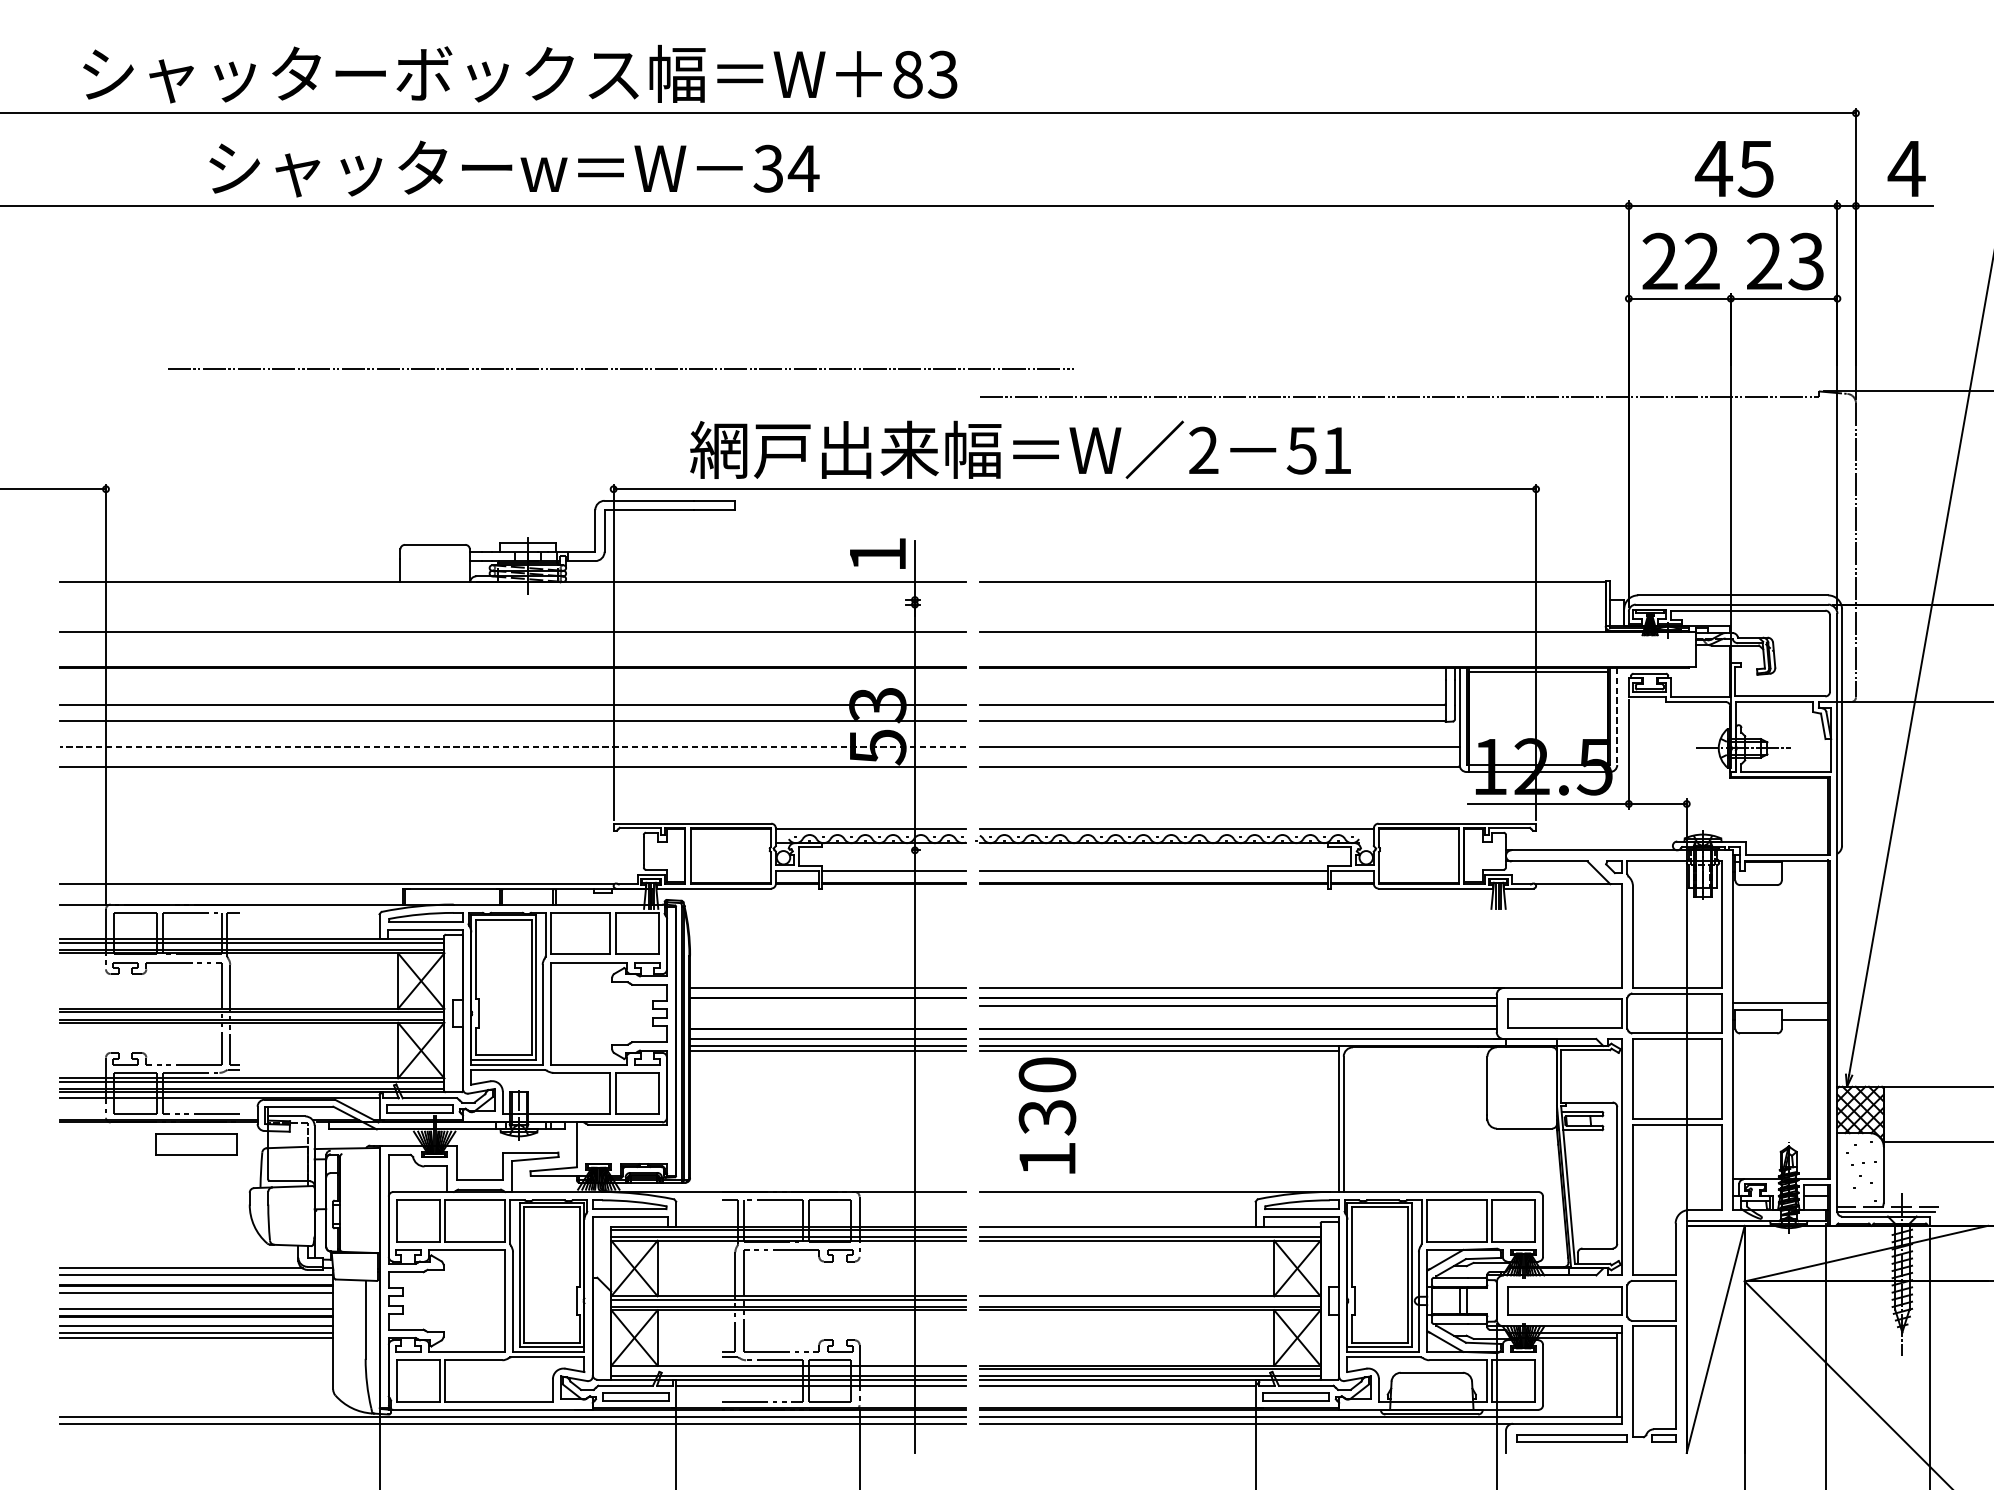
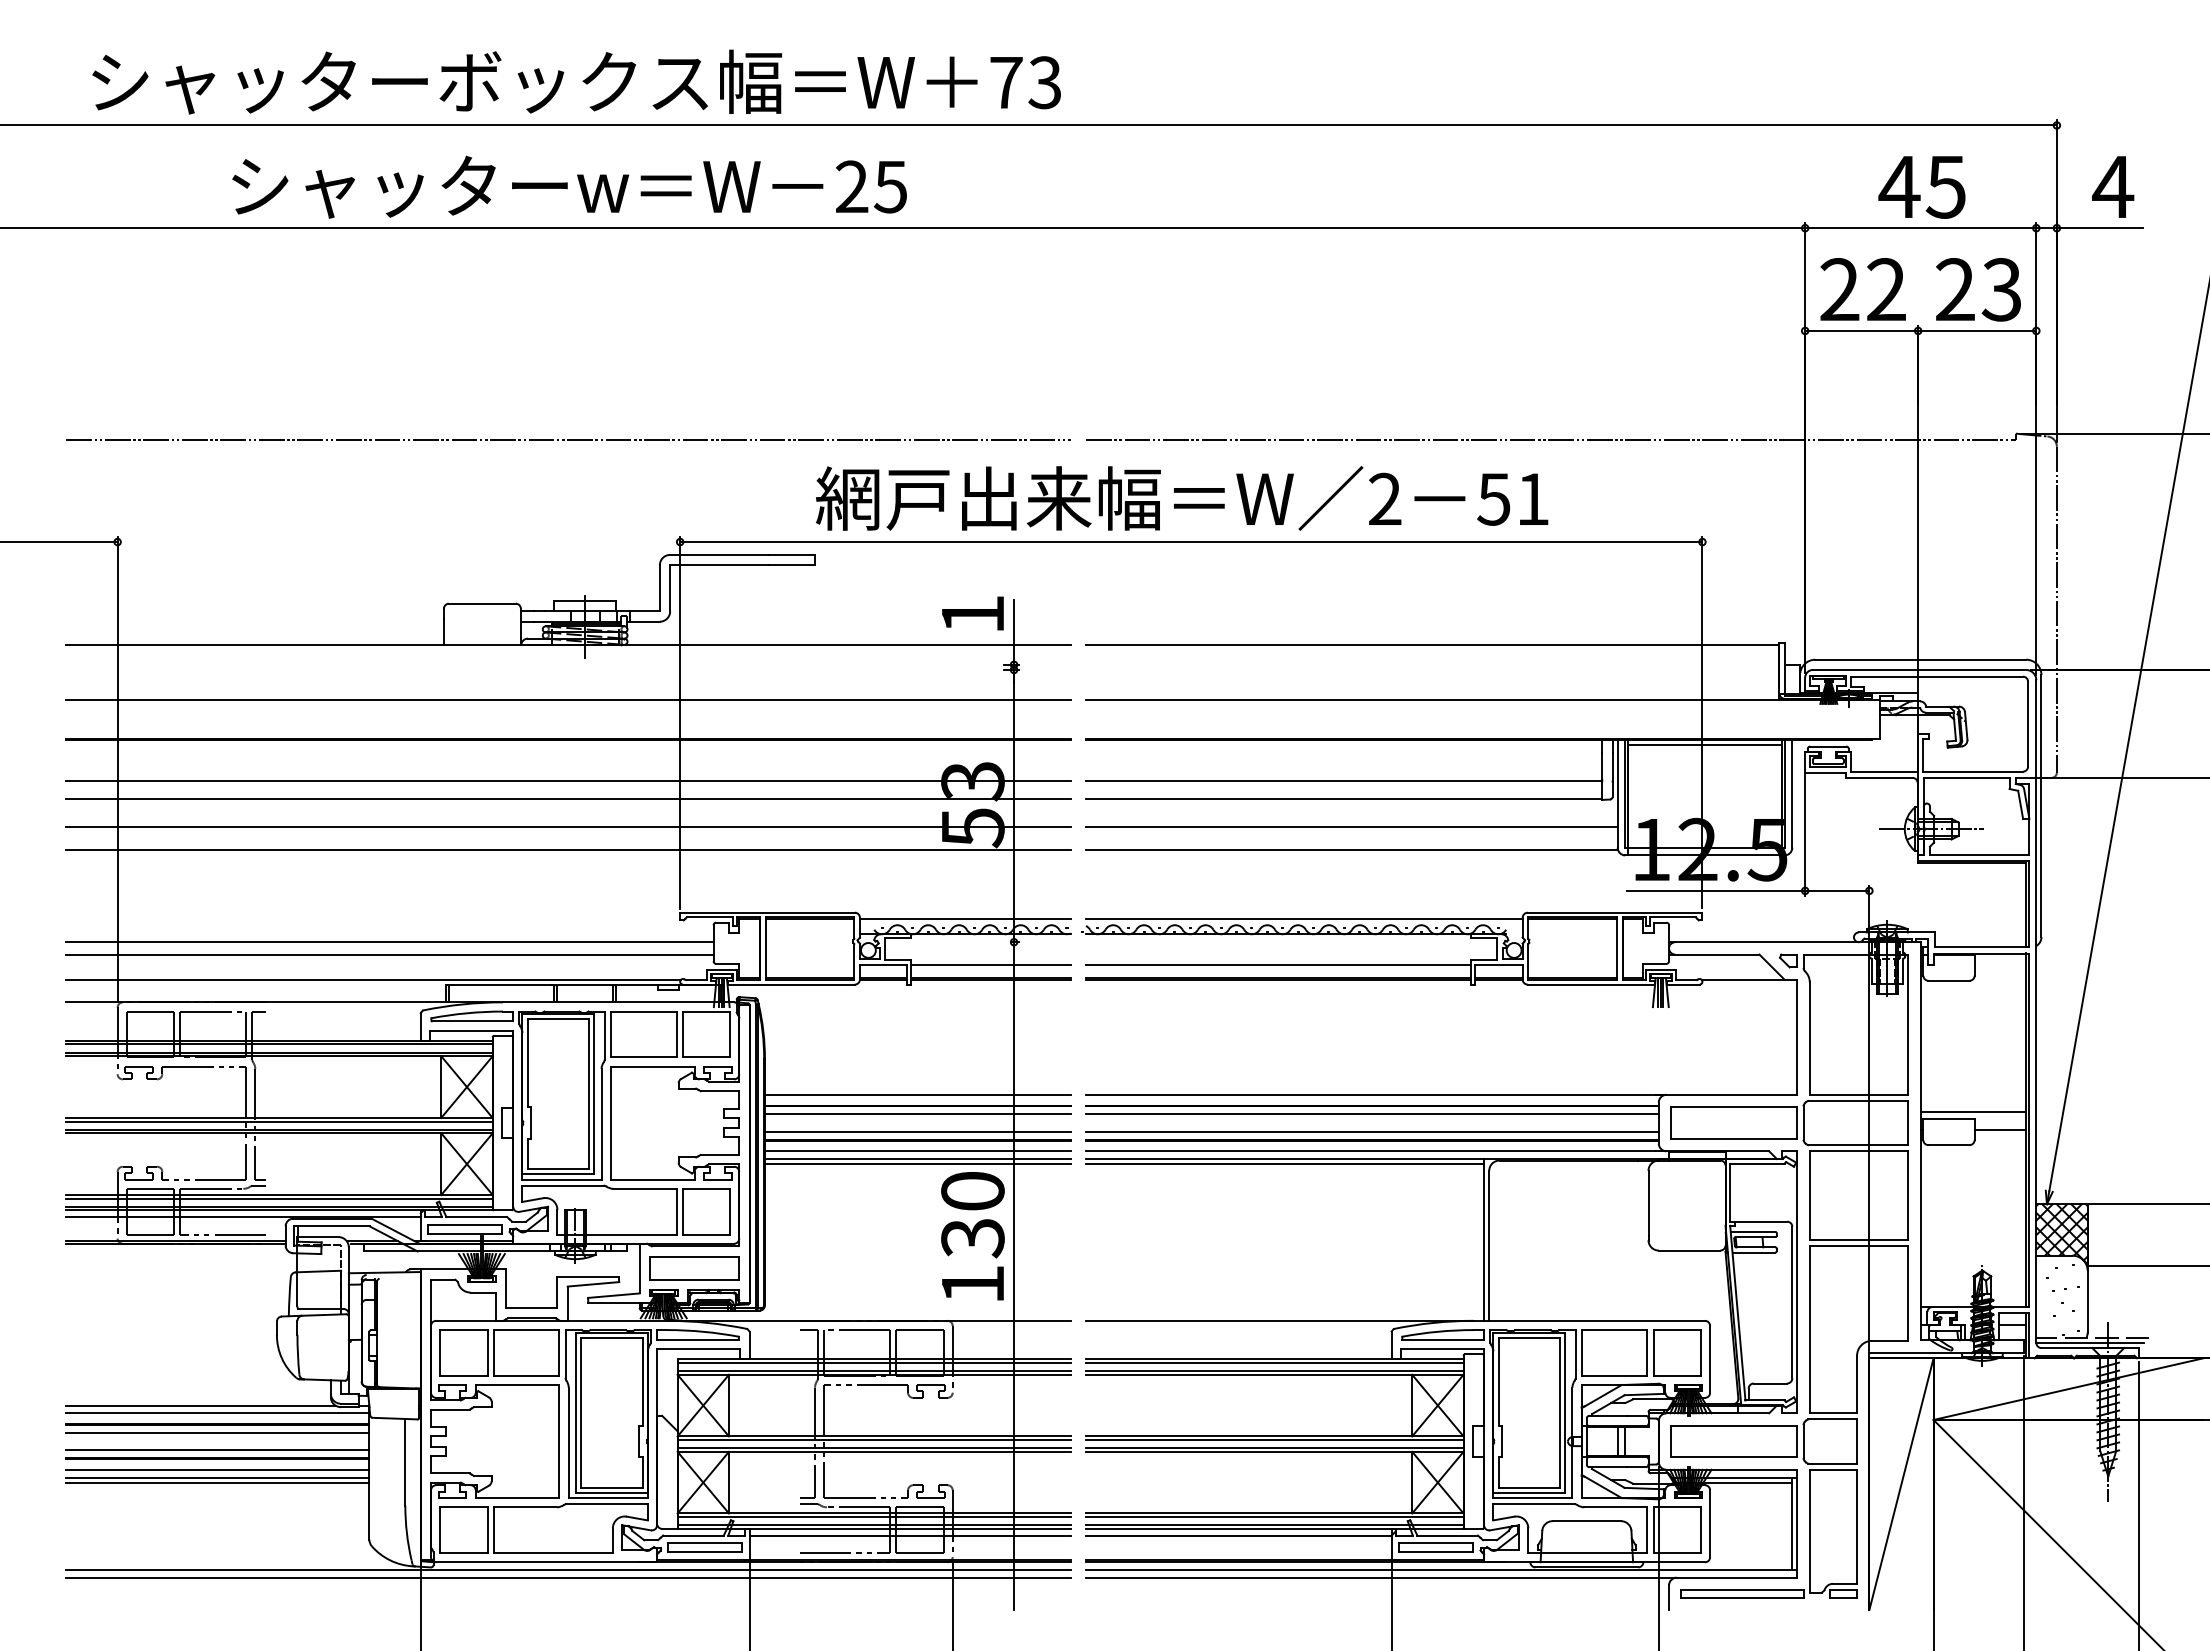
text: (908, 74) -> (1006, 82), 83 -> 73
text: (786, 168) -> (871, 186), 34 -> 25
line: (621, 368) -> (568, 439), moved
text: (1020, 449) -> (1182, 498), moved
line: (1617, 716) -> (1792, 793), dashed -> solid
line: (511, 746) -> (567, 827), dashed -> solid
line: (351, 850) -> (389, 942), added
line: (351, 861) -> (389, 954), added
line: (827, 1005) -> (917, 1114), added
line: (827, 1021) -> (917, 1131), added
line: (1238, 1021) -> (1372, 1131), added
text: (1047, 1115) -> (972, 1236), moved
part: (196, 1144) -> (694, 1268), moved
line: (1149, 1229) -> (1274, 1362), added
line: (1149, 1299) -> (1274, 1440), added
line: (788, 1369) -> (873, 1517), added

